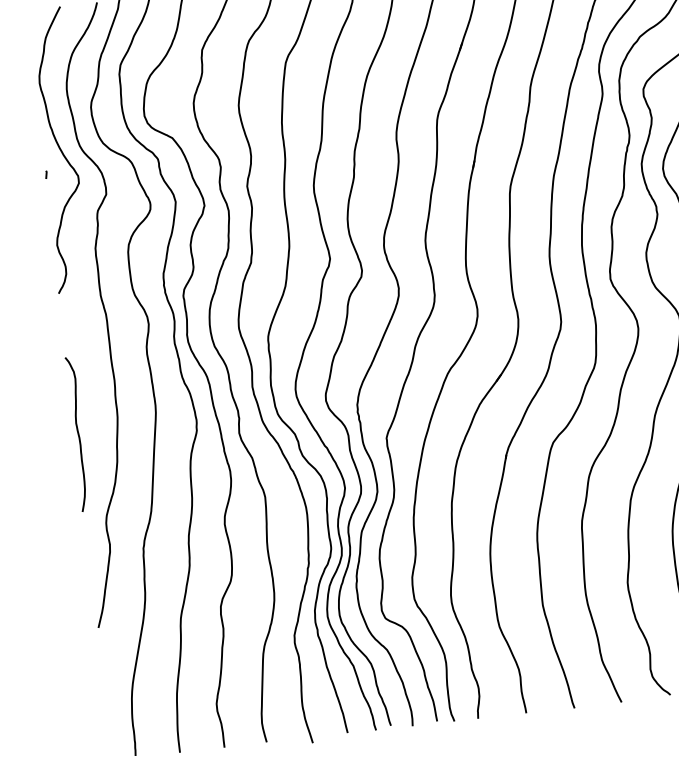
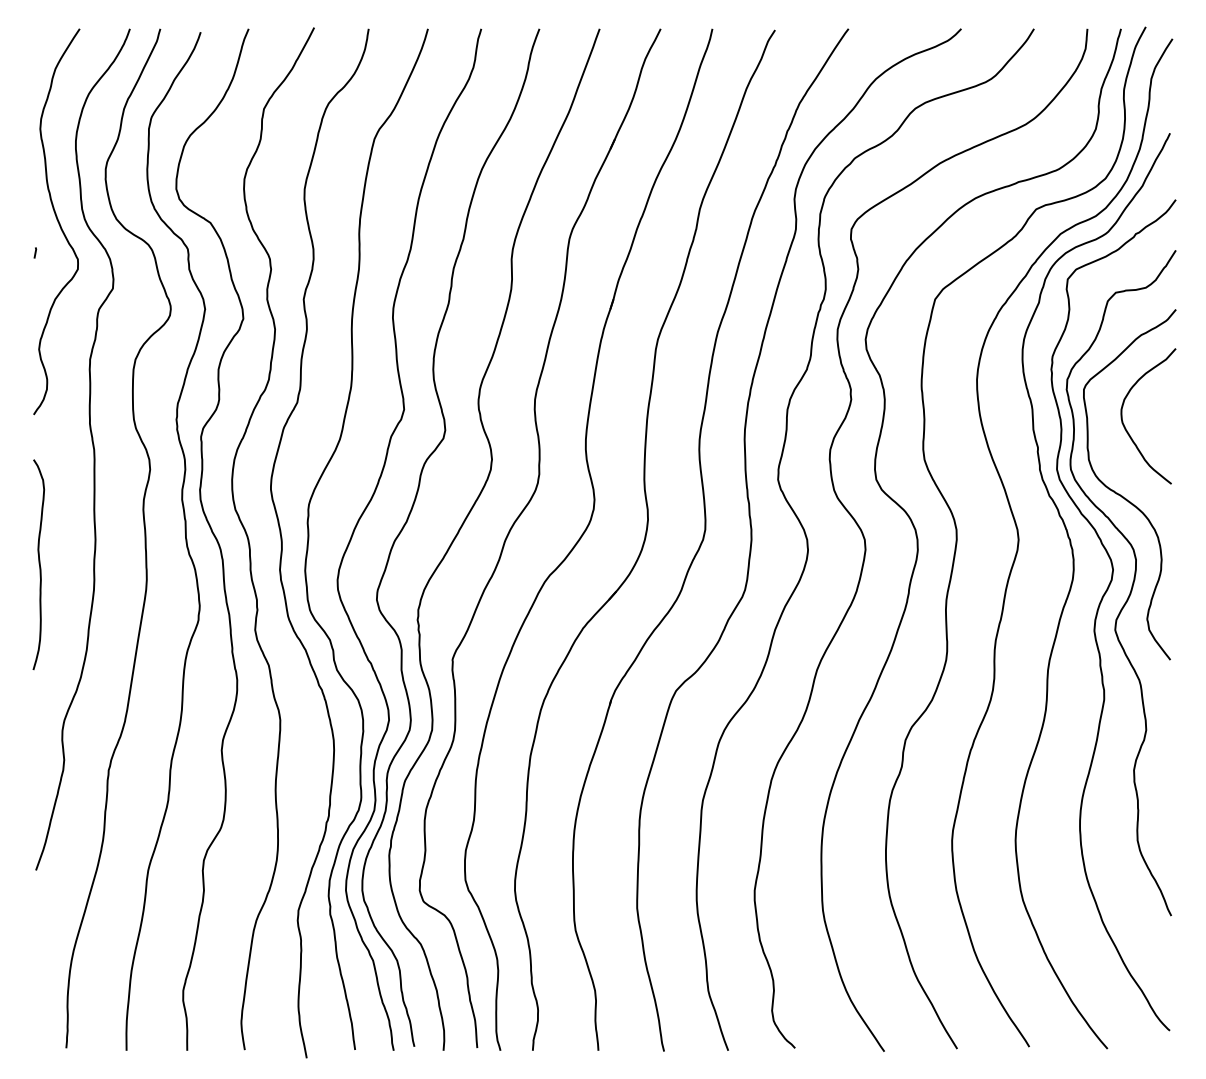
curve: (77, 434) -> (38, 564), moved

